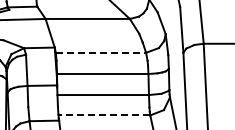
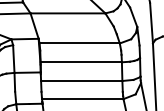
line: (101, 52) -> (80, 43), dashed -> solid
line: (104, 115) -> (82, 99), dashed -> solid

